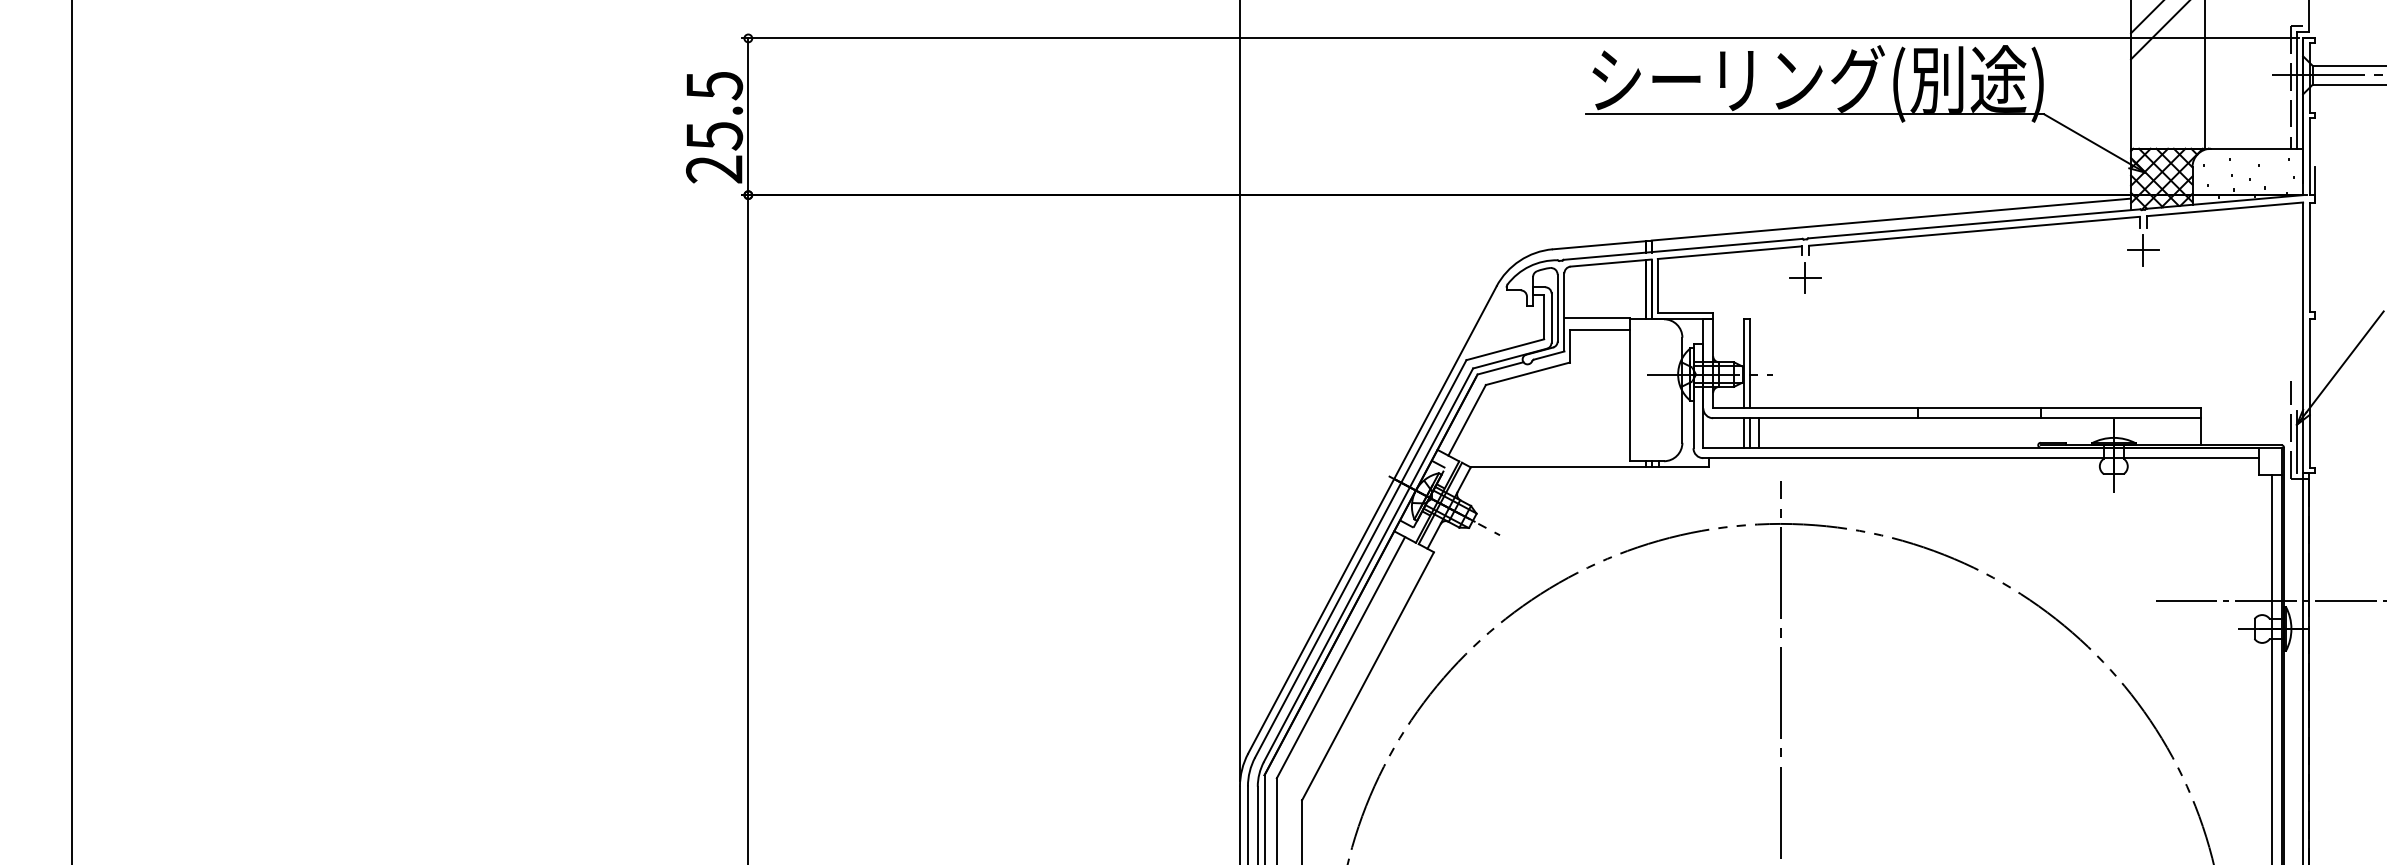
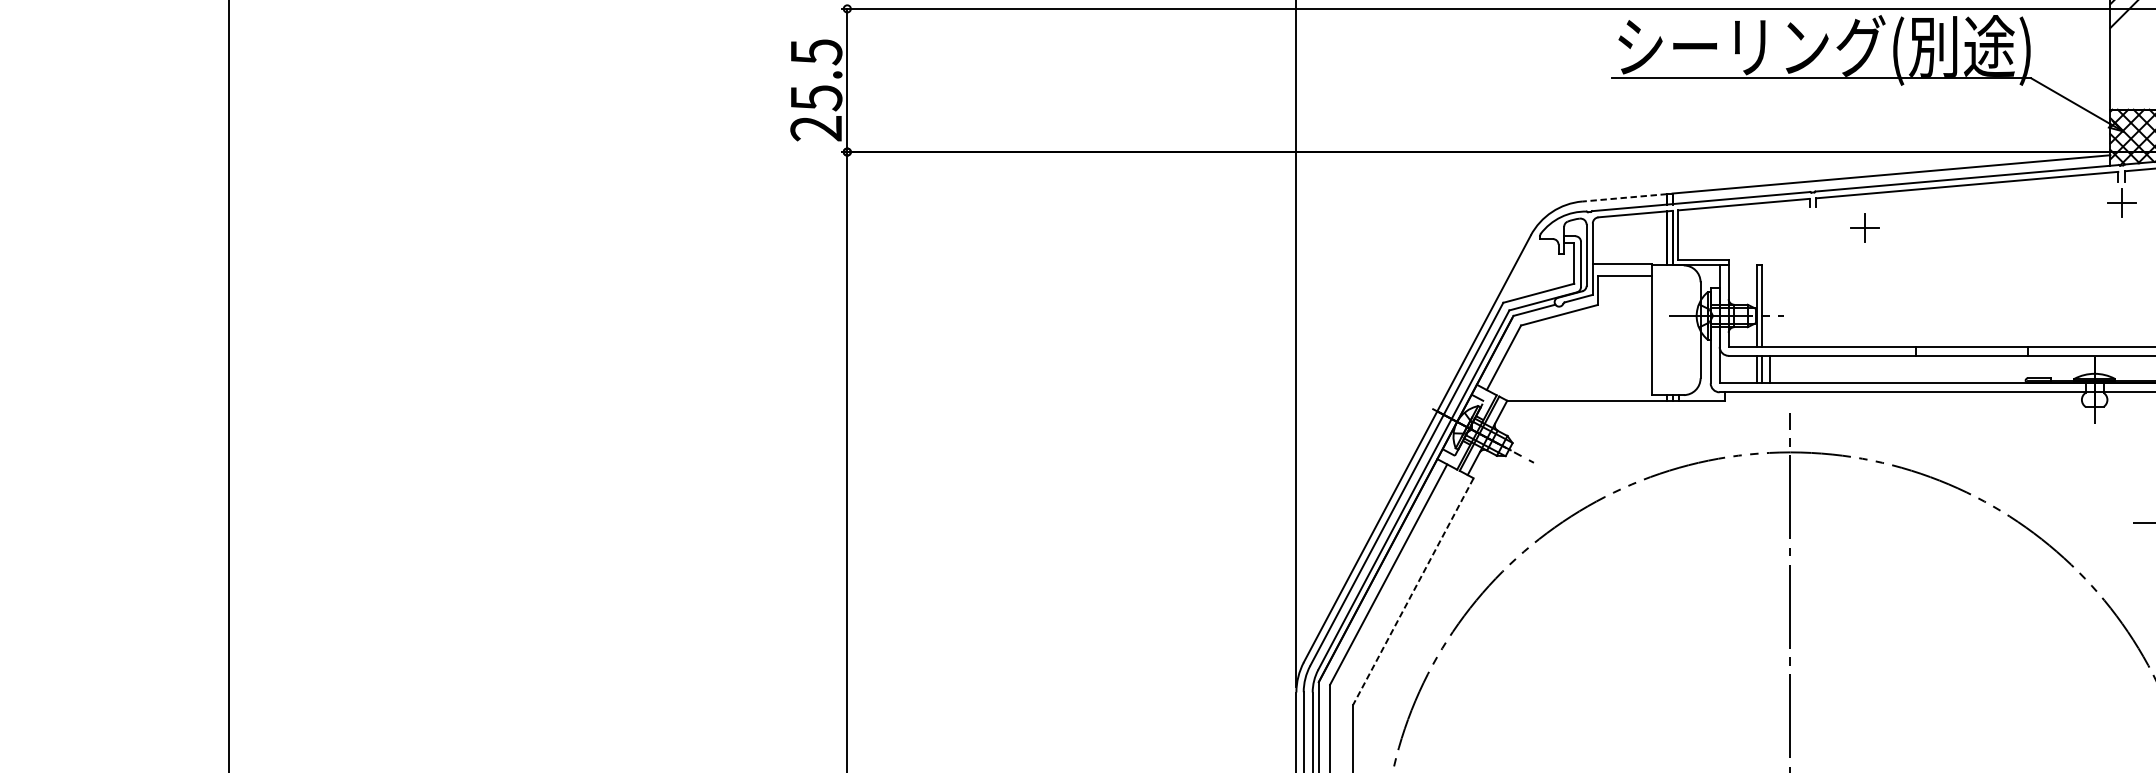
line: (1599, 245) -> (1624, 198), solid -> dashed
part: (1805, 277) -> (1865, 227), moved
line: (1367, 676) -> (1412, 591), solid -> dashed

